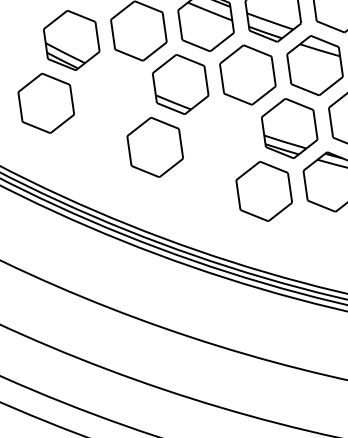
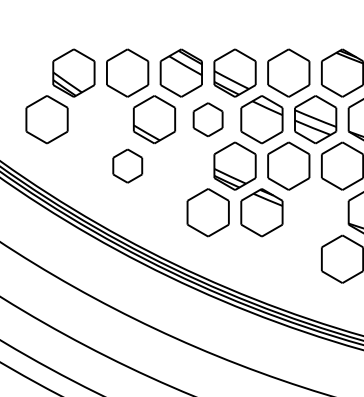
part: (246, 74) -> (207, 119), size x0.7
part: (154, 146) -> (127, 165), size x0.7

